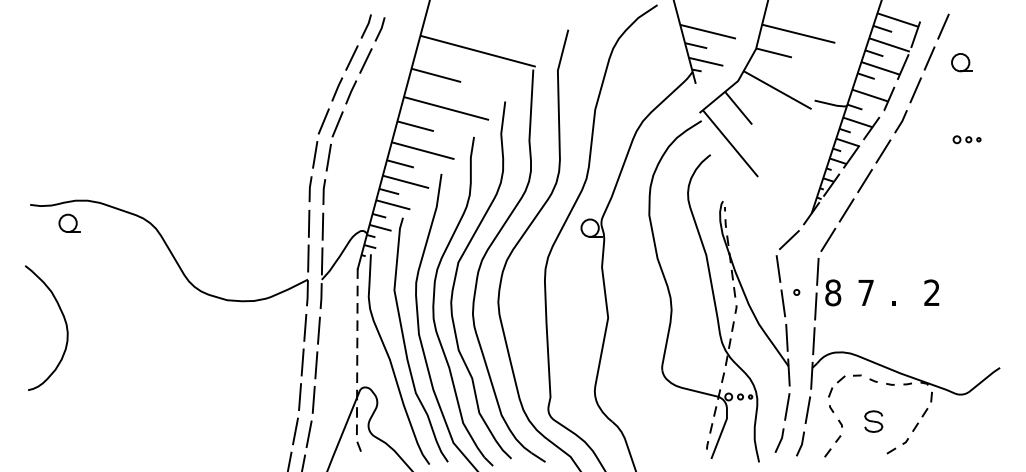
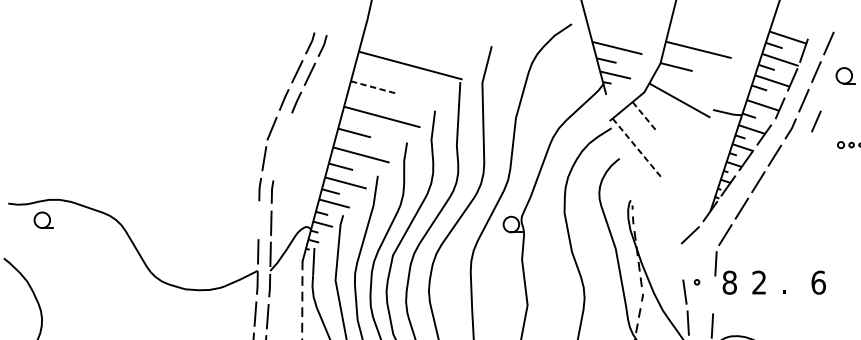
line: (436, 75) -> (373, 87), solid -> dashed
line: (738, 108) -> (644, 117), solid -> dashed
line: (929, 113) -> (816, 121), added
part: (334, 141) -> (281, 146), removed
line: (730, 143) -> (637, 148), solid -> dashed
line: (308, 223) -> (258, 220), removed
line: (778, 268) -> (680, 260), removed
text: (865, 292) -> (758, 282), 7 -> 2
text: (932, 292) -> (819, 282), 2 -> 6
line: (815, 306) -> (713, 294), removed

